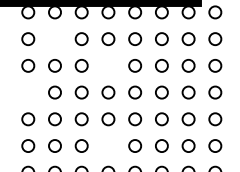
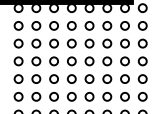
circle: (55, 38) -> (36, 25), added
circle: (107, 65) -> (71, 43), added
circle: (28, 92) -> (18, 61), added
circle: (107, 145) -> (71, 96), added

